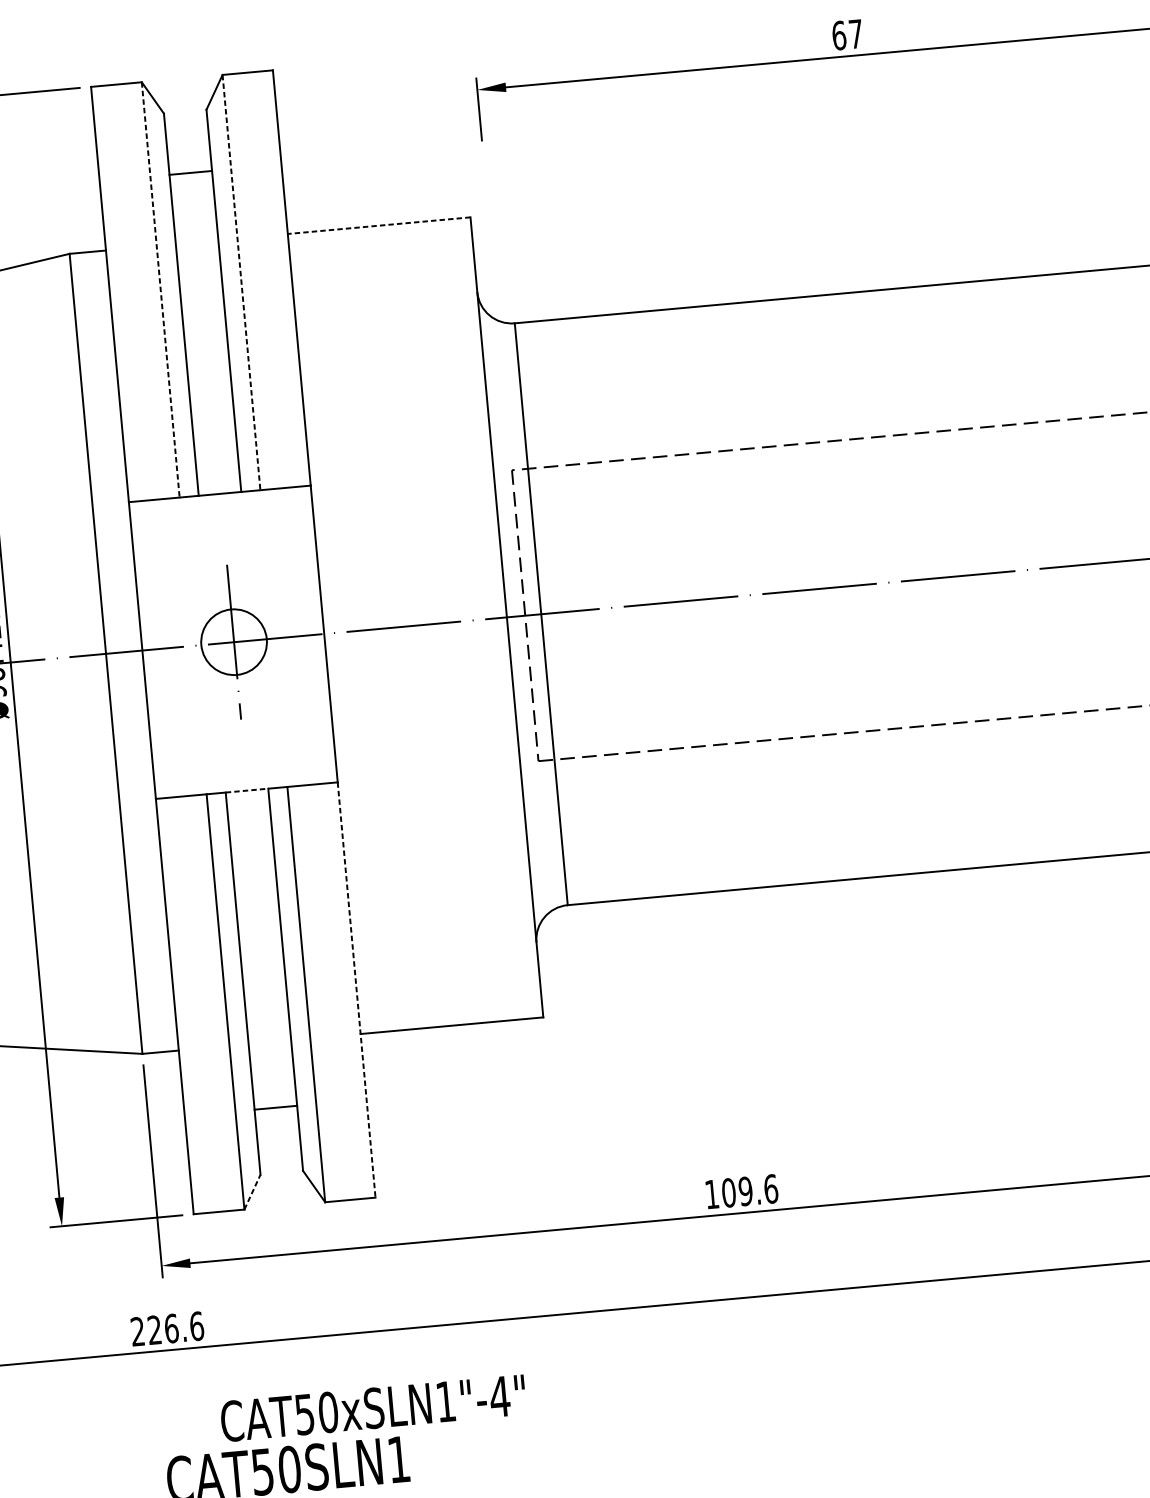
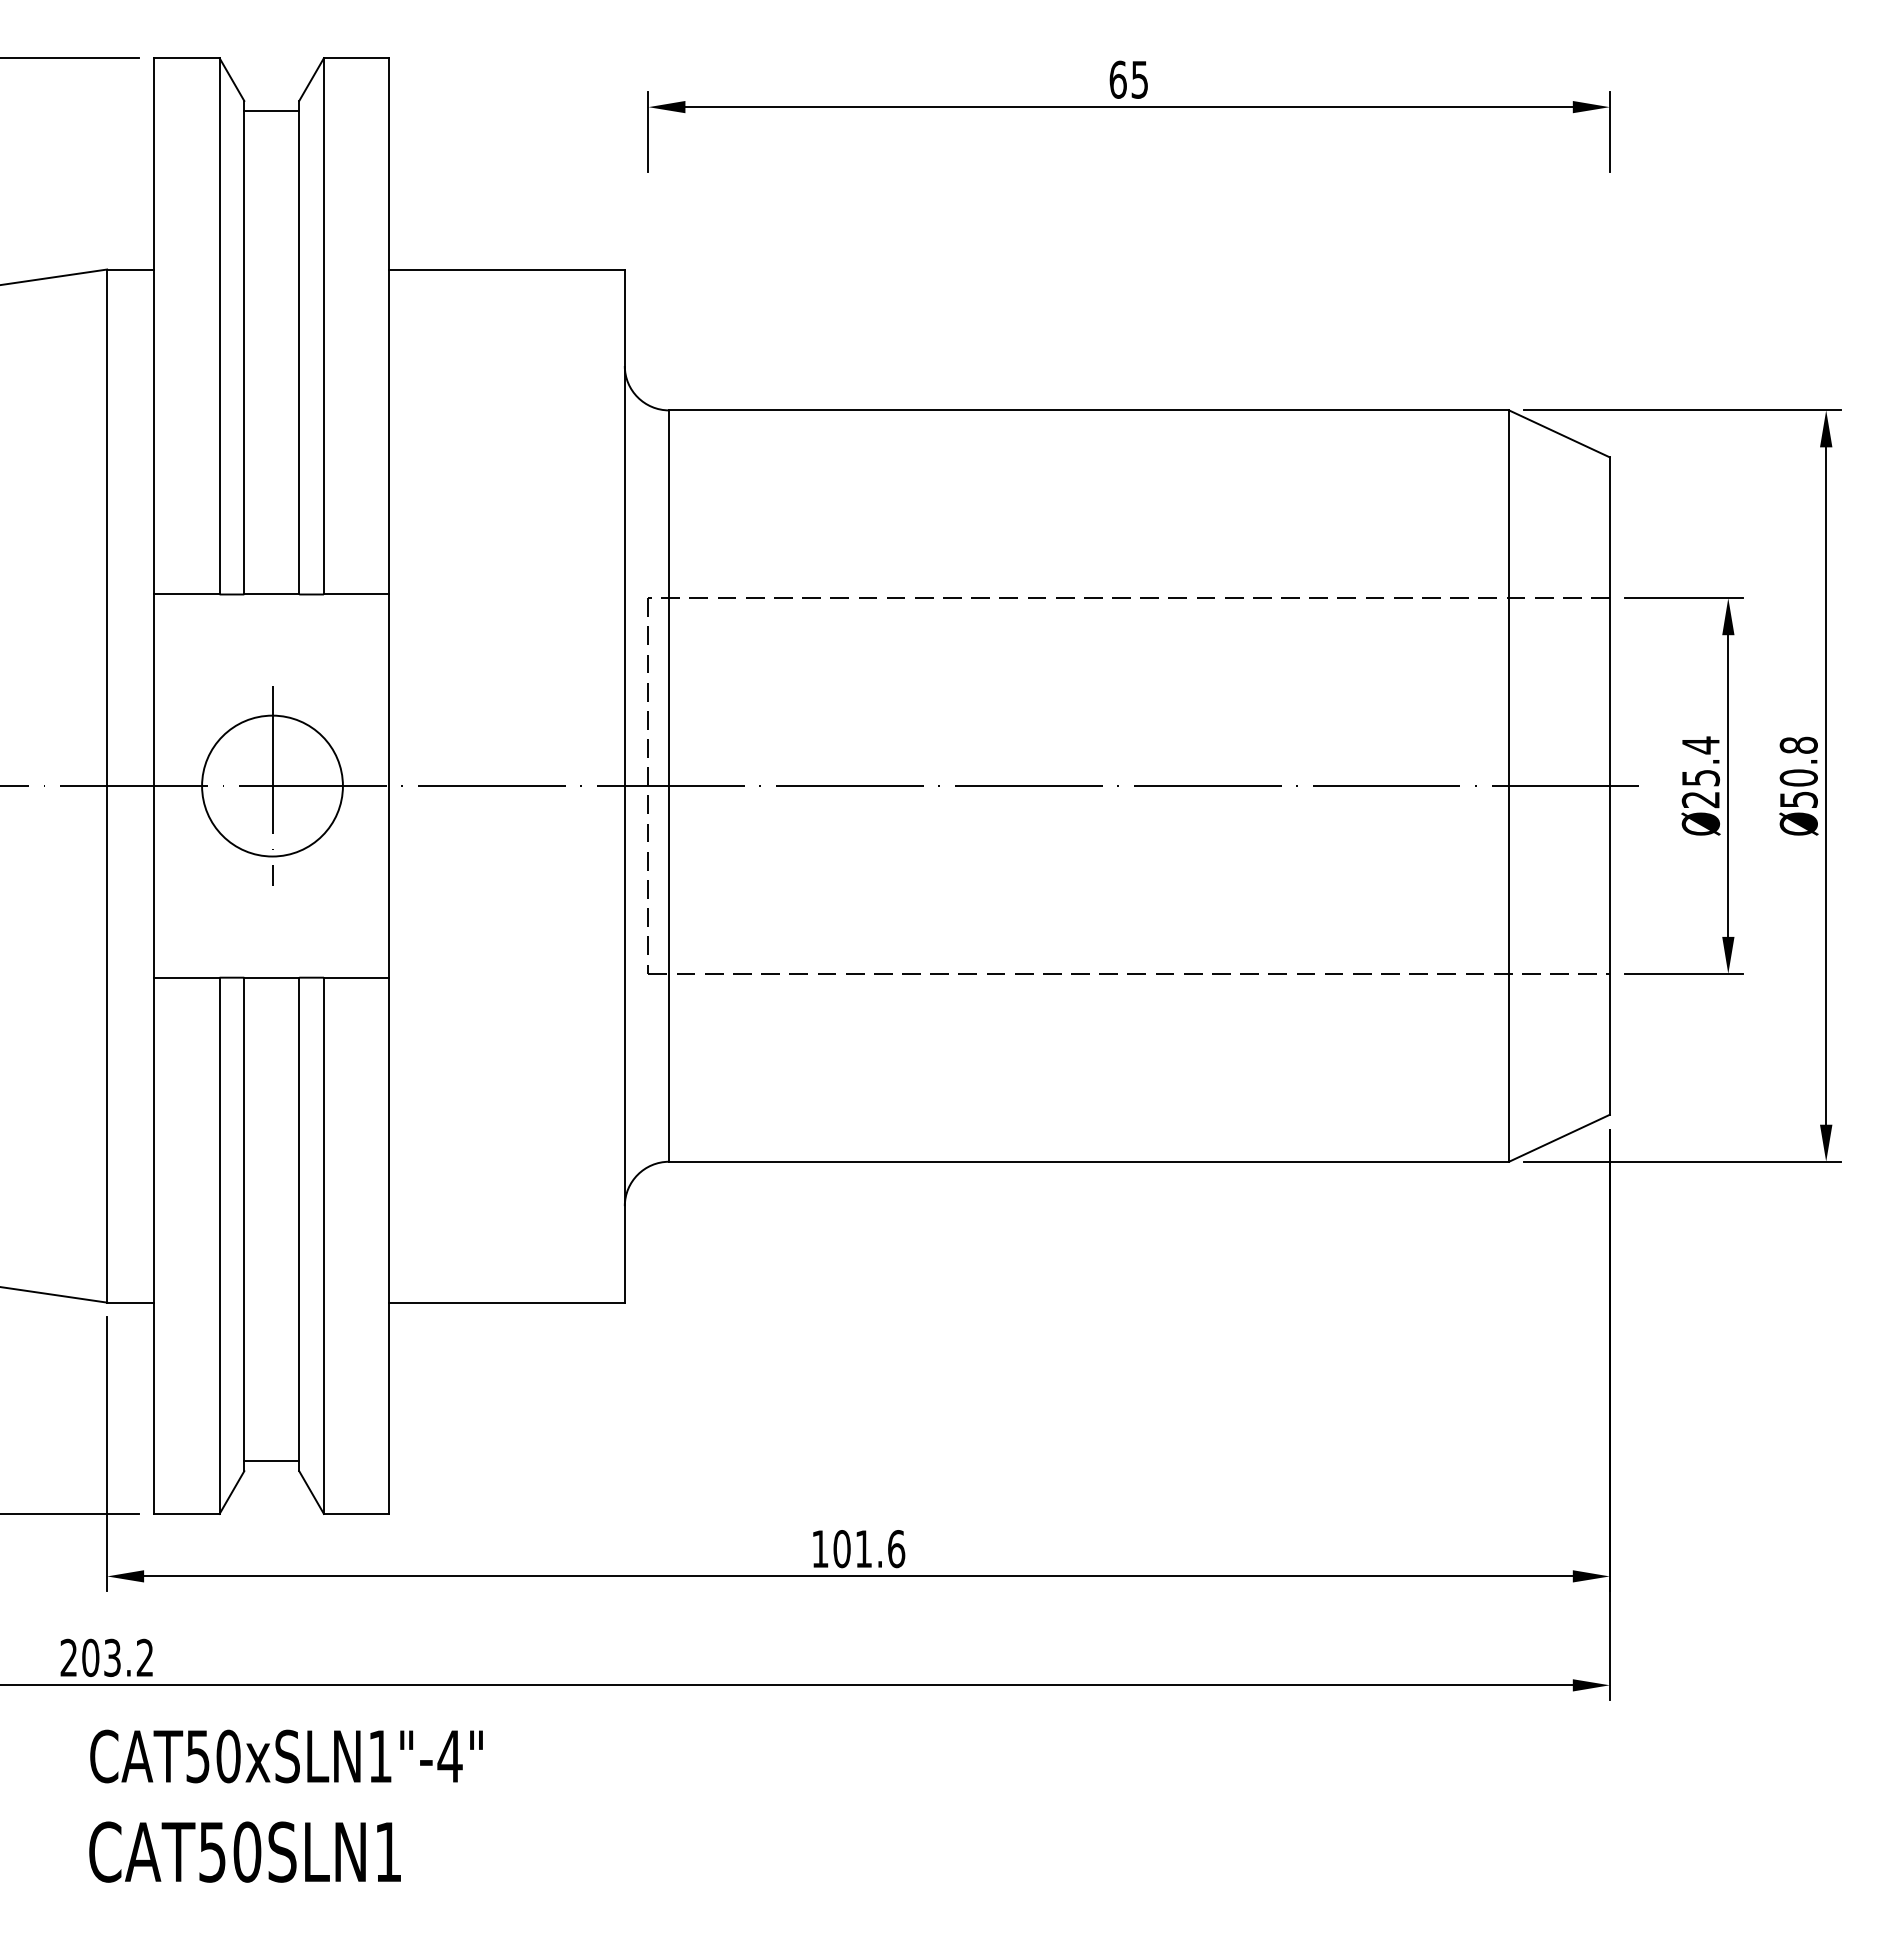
text: (855, 33) -> (1139, 79), 67 -> 65
line: (190, 173) -> (271, 111), moved
line: (378, 225) -> (506, 269), dashed -> solid
line: (241, 282) -> (323, 326), dashed -> solid
line: (160, 290) -> (219, 326), dashed -> solid
circle: (234, 641) -> (272, 785), size x1.67
line: (247, 790) -> (272, 977), dashed -> solid
line: (356, 990) -> (388, 1246), dashed -> solid
line: (275, 1108) -> (271, 1461), moved
text: (745, 1191) -> (863, 1549), 109.6 -> 101.6
line: (252, 1192) -> (231, 1492), dashed -> solid
text: (175, 1327) -> (117, 1657), 226.6 -> 203.2
text: (373, 1408) -> (286, 1756), moved

